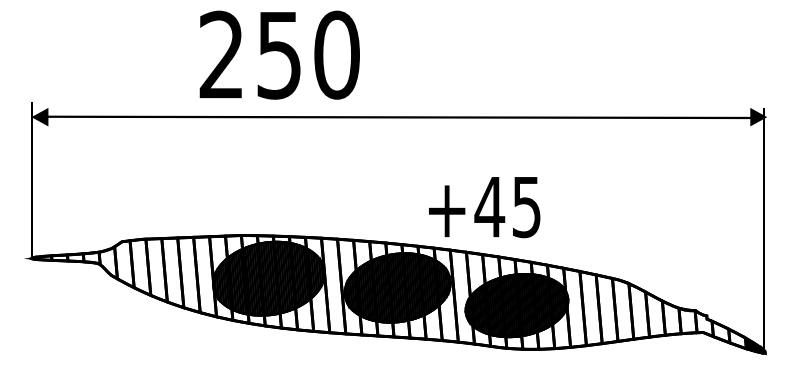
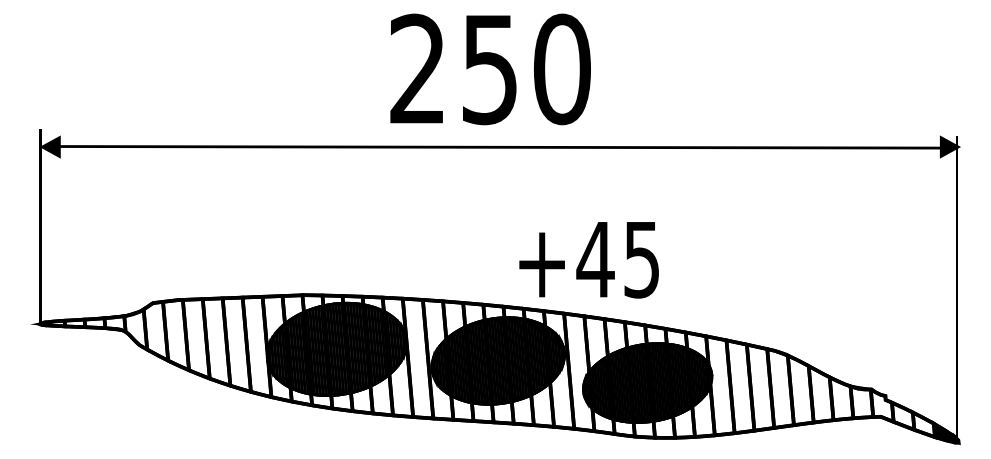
text: (279, 55) -> (490, 69), moved
text: (484, 207) -> (588, 260), moved

